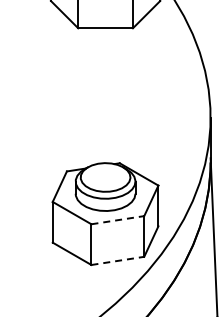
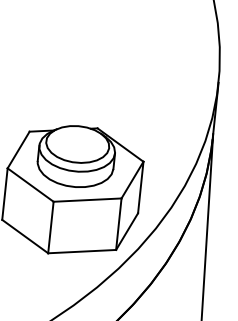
line: (117, 220) -> (87, 200), dashed -> solid
line: (117, 260) -> (81, 251), dashed -> solid

